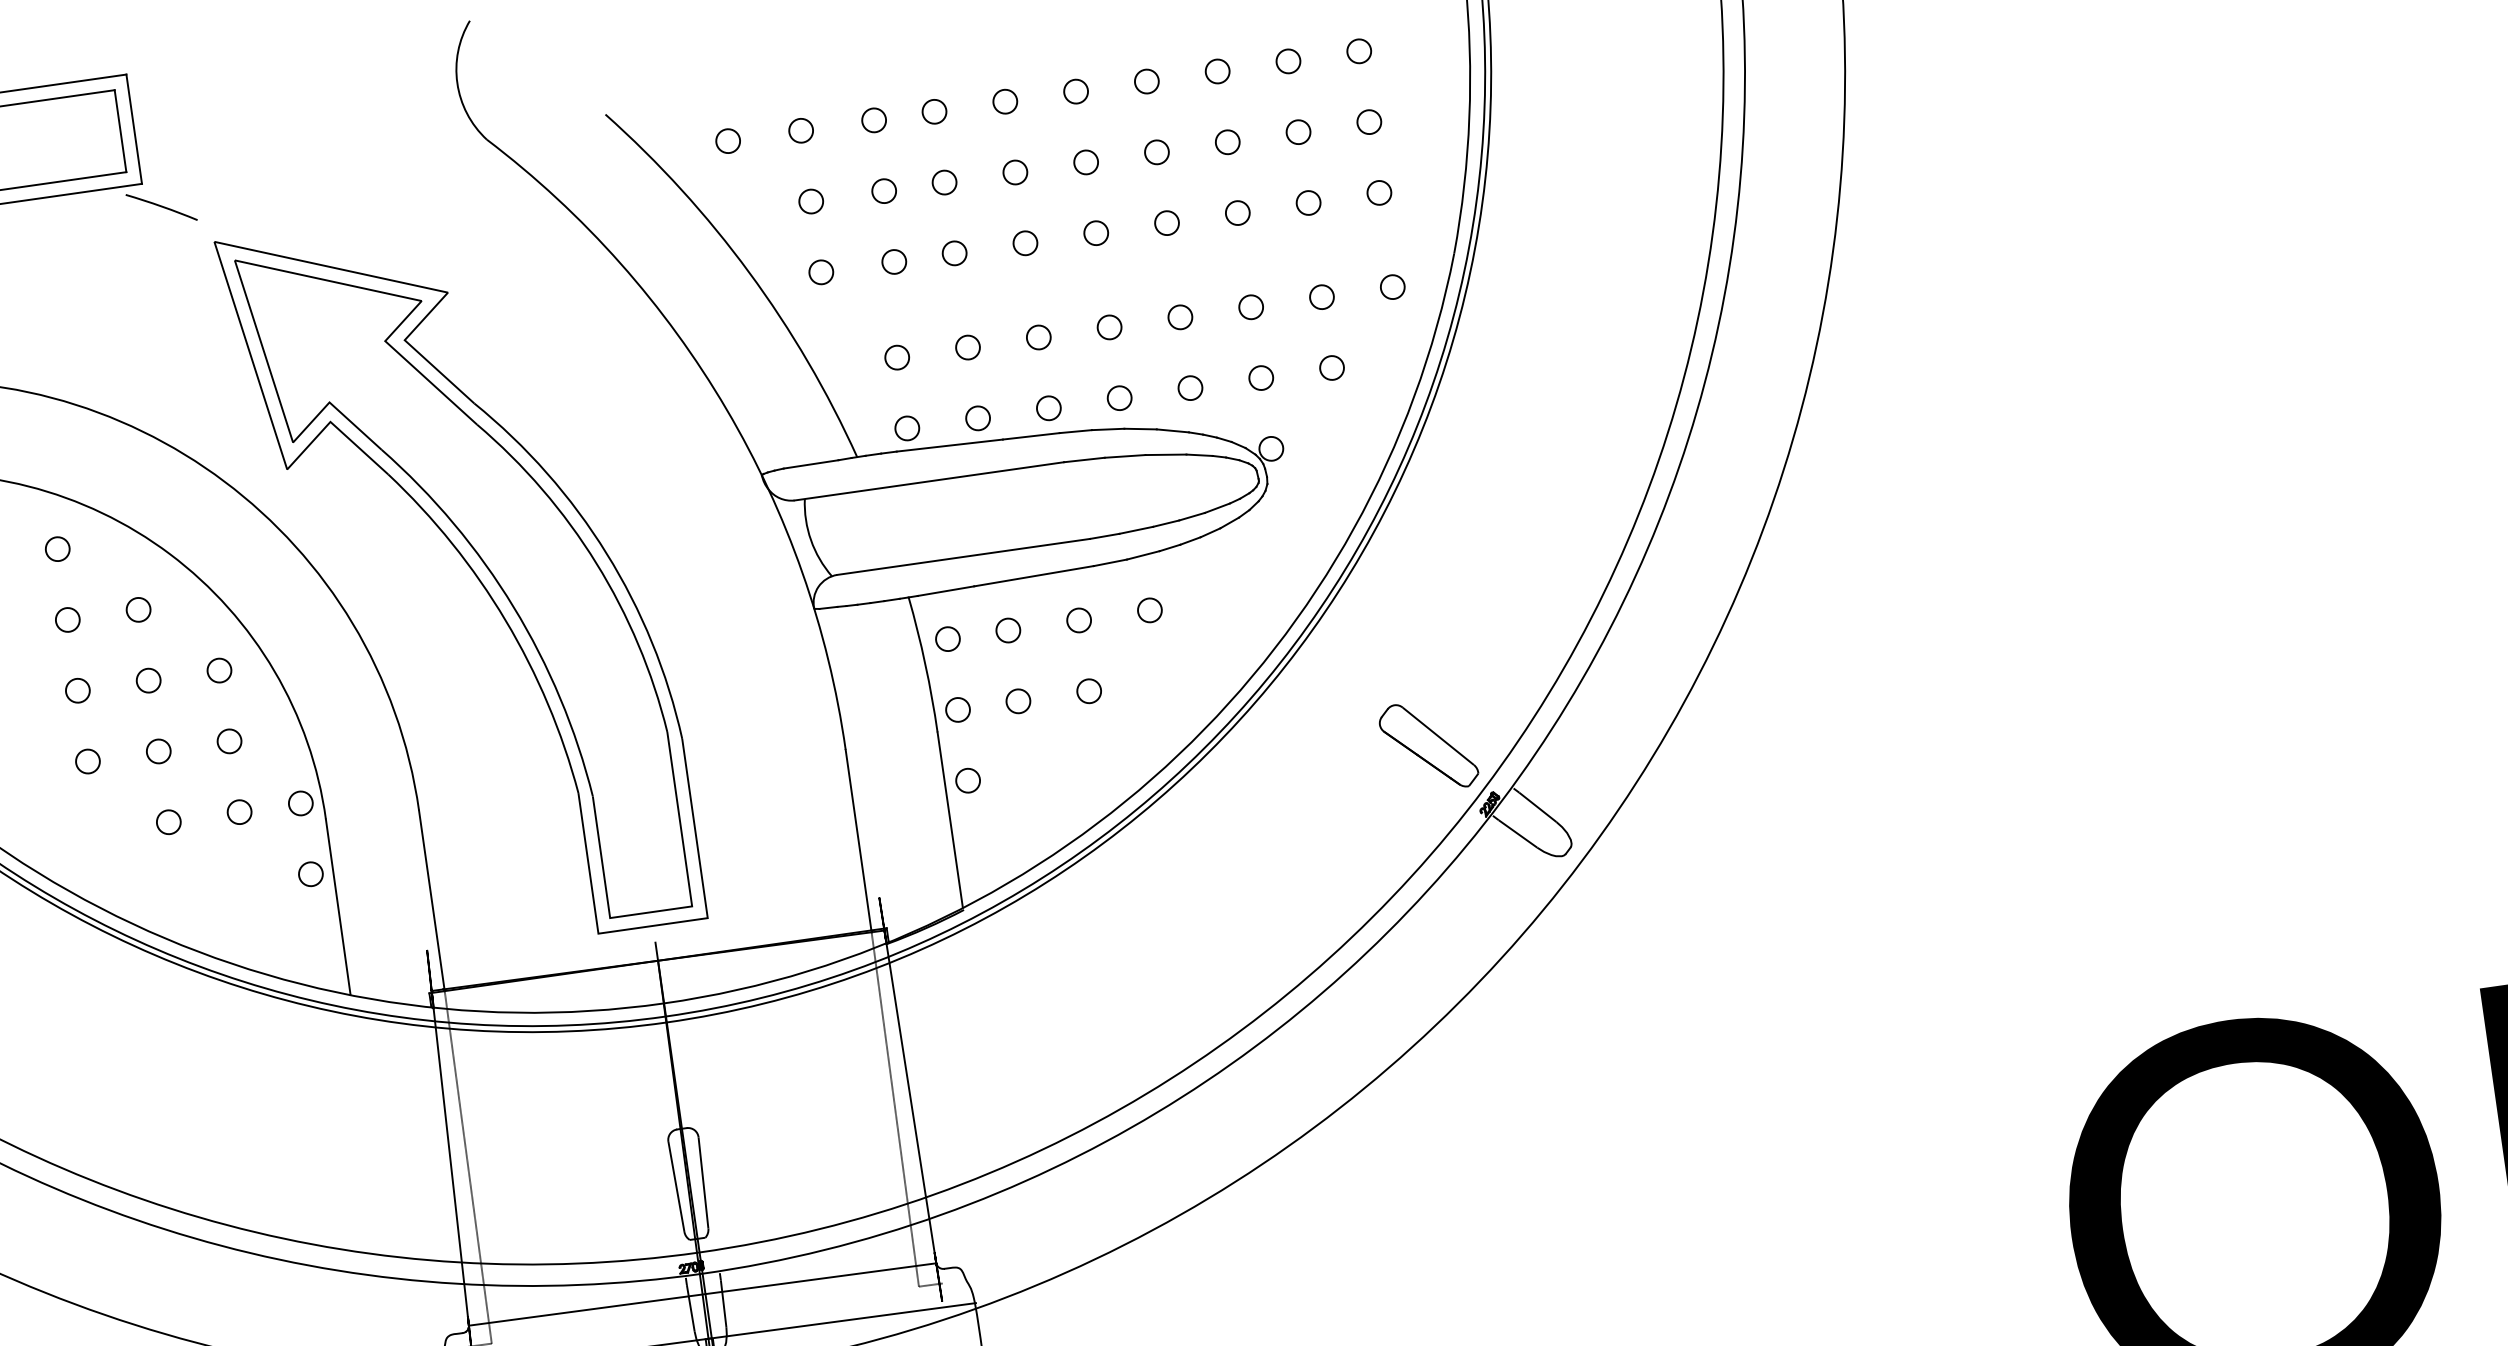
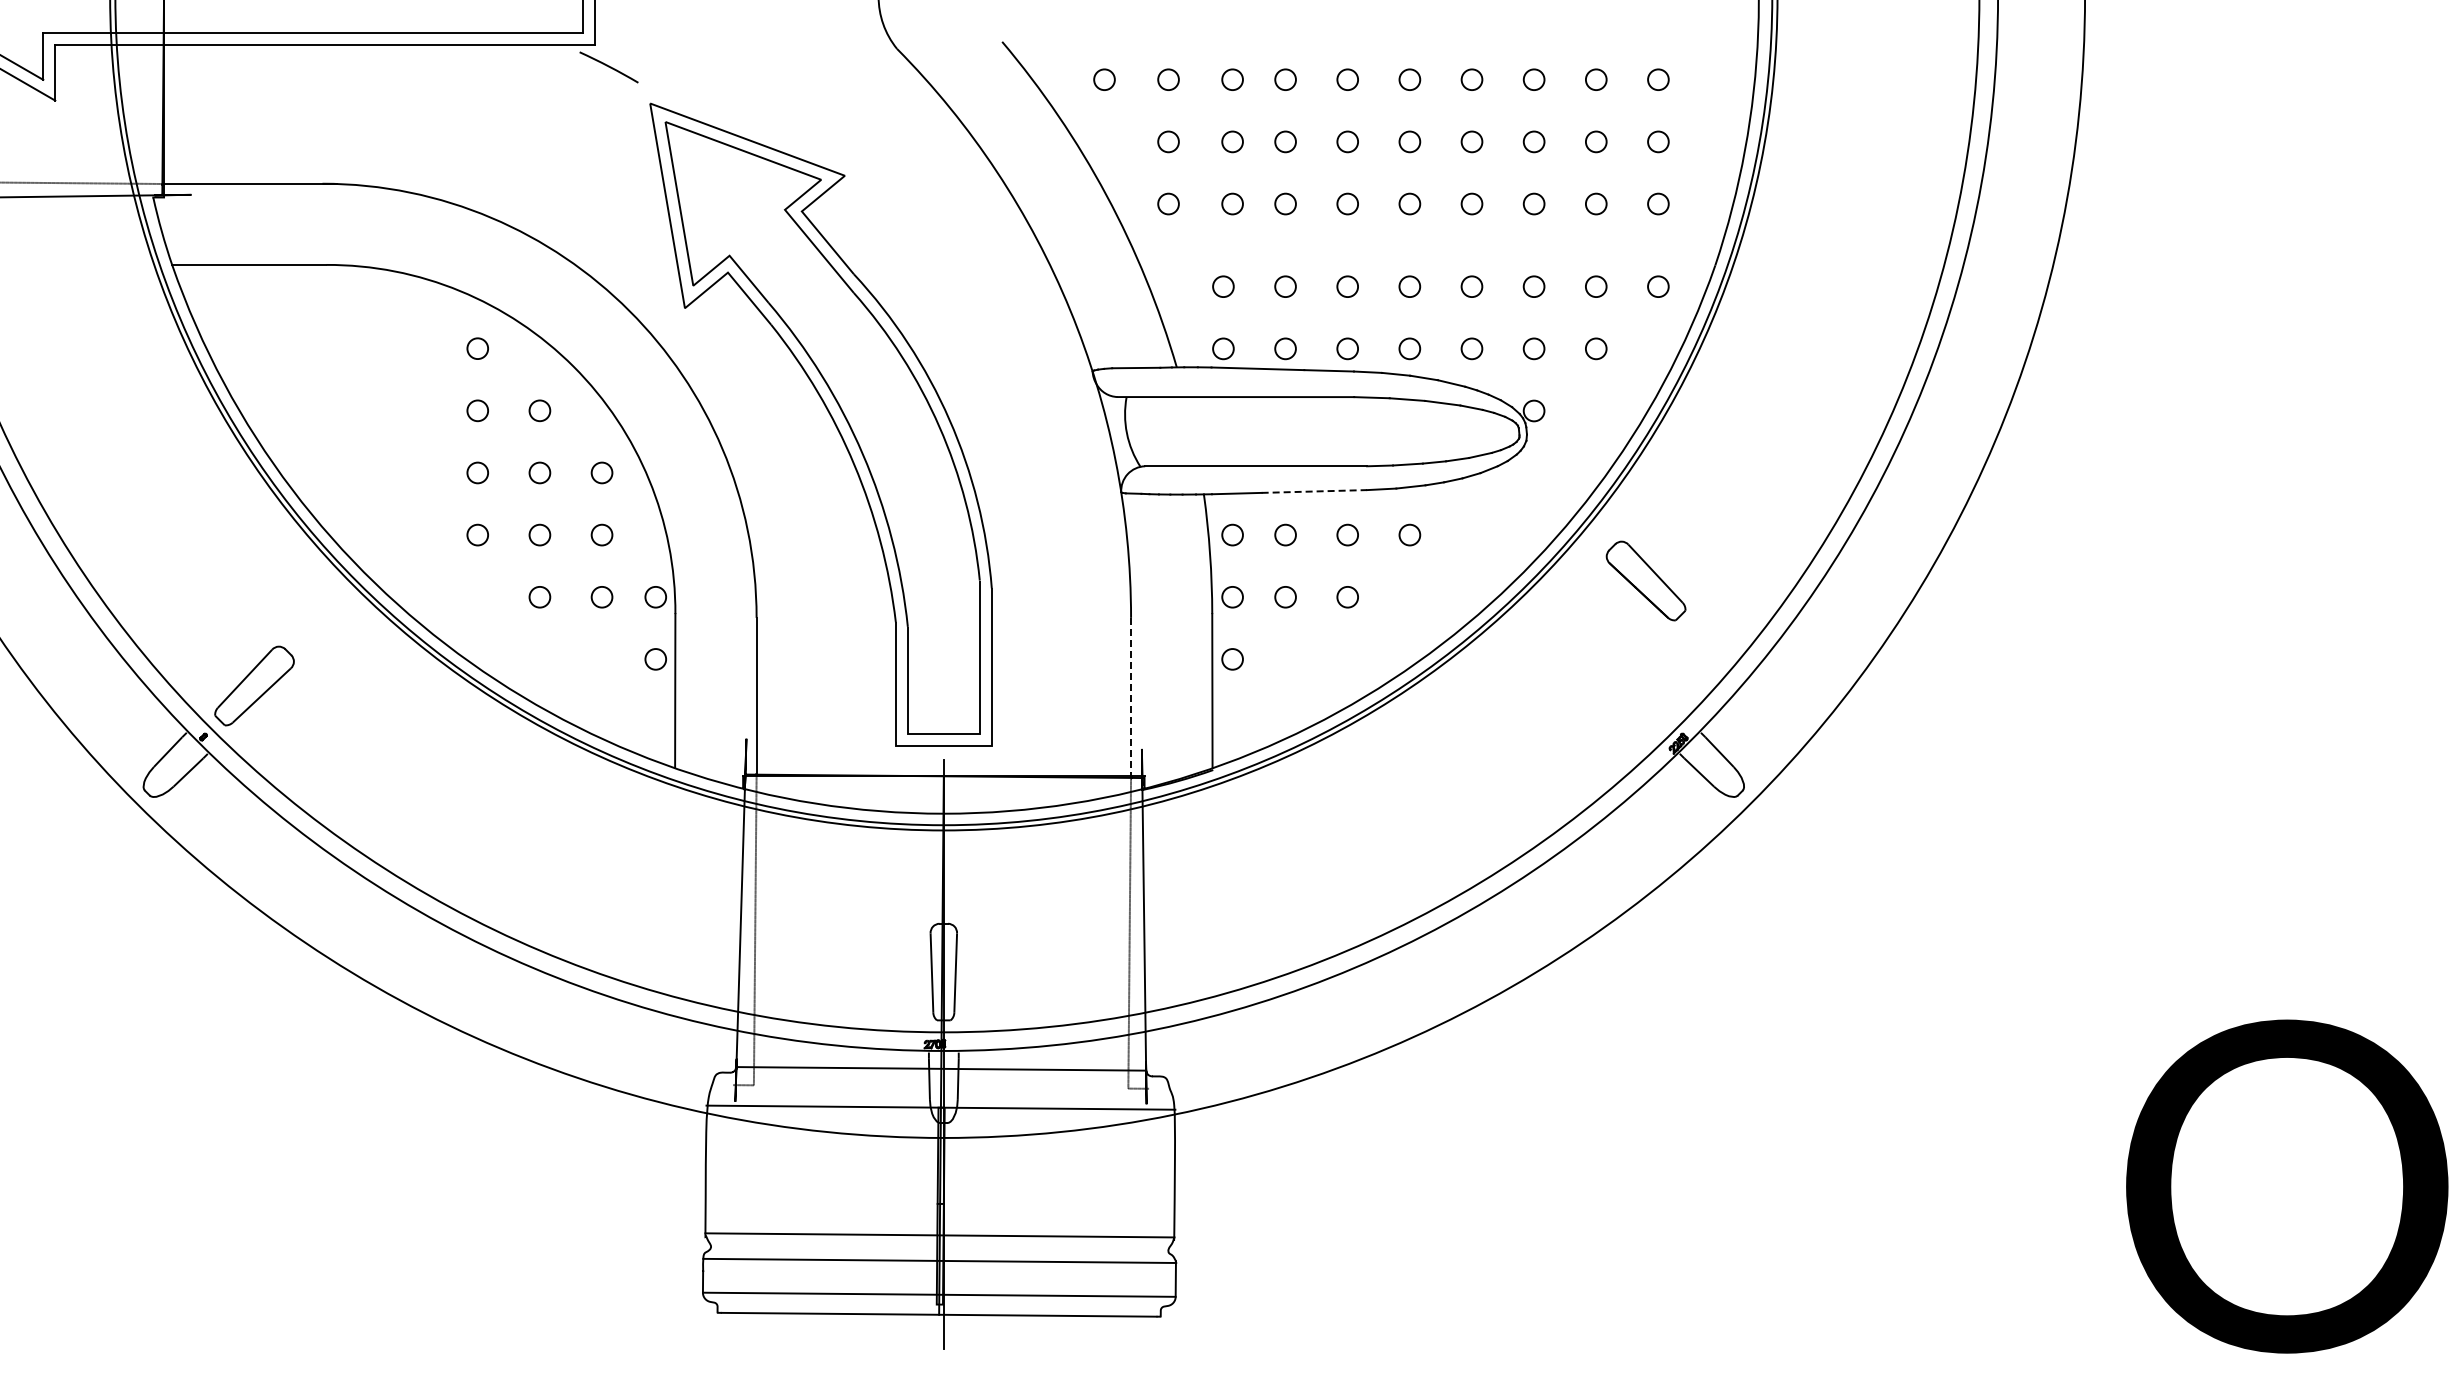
line: (1034, 576) -> (1314, 491), solid -> dashed
part: (1427, 745) -> (1645, 580), moved
line: (859, 840) -> (1131, 697), solid -> dashed

